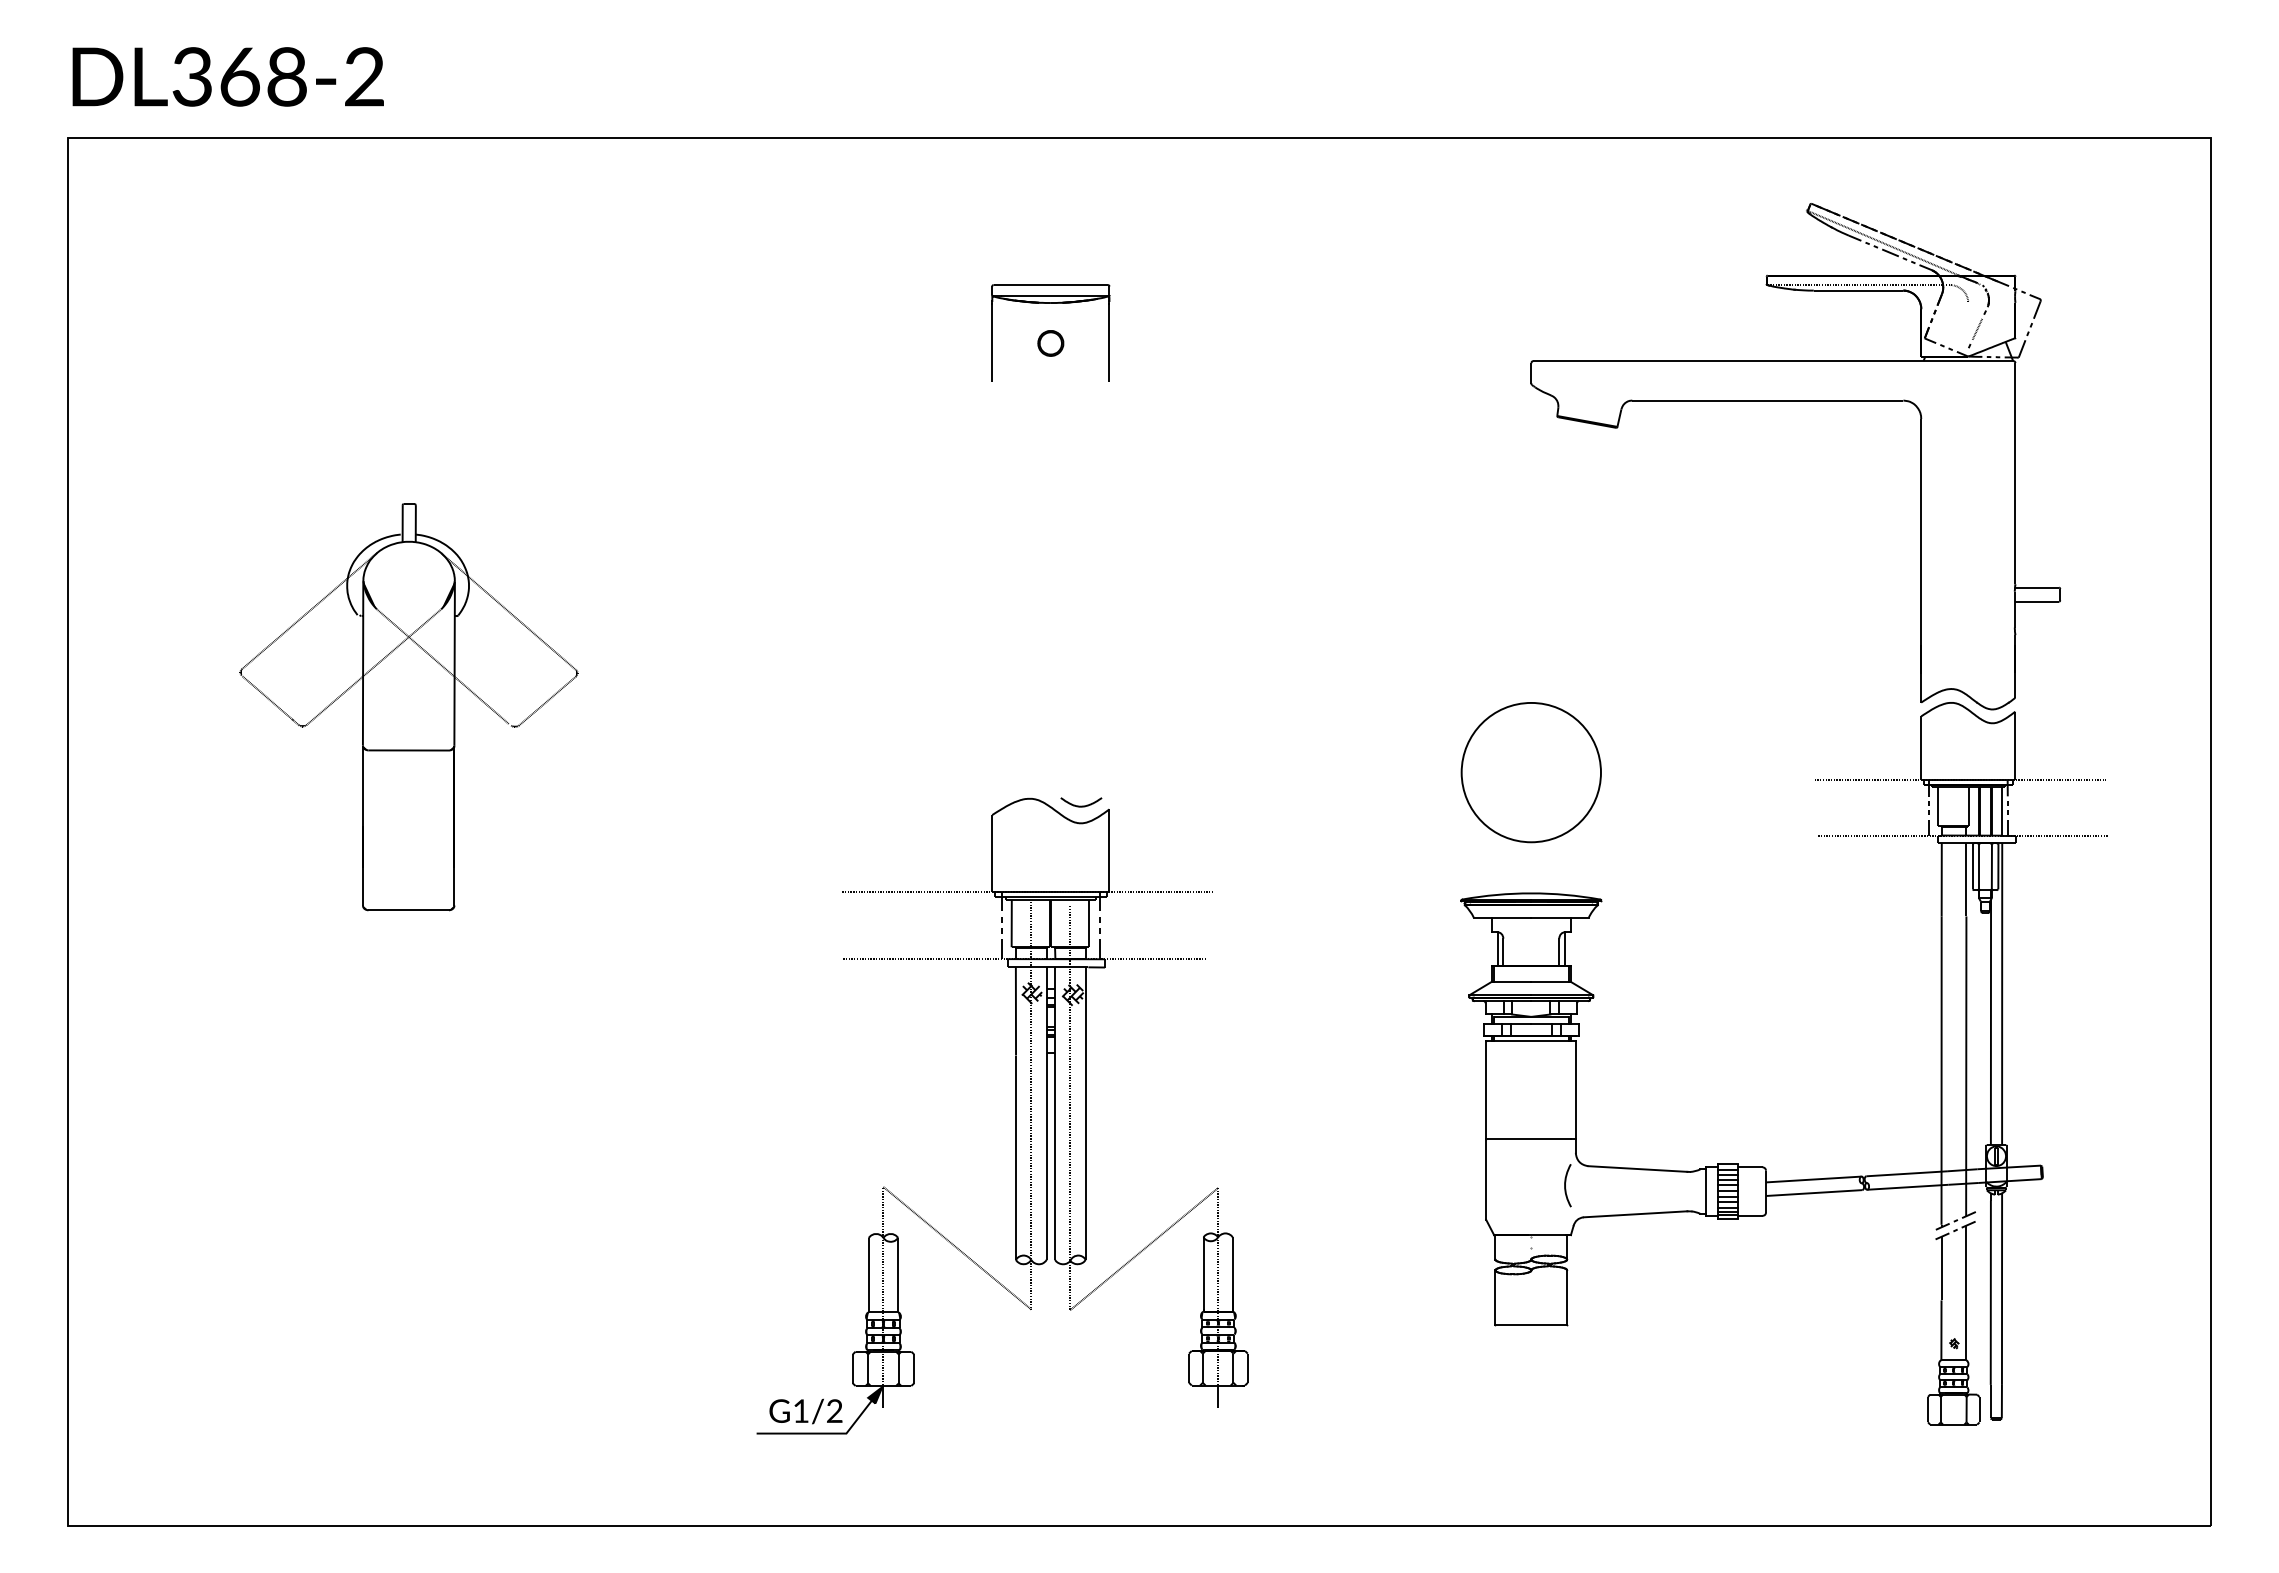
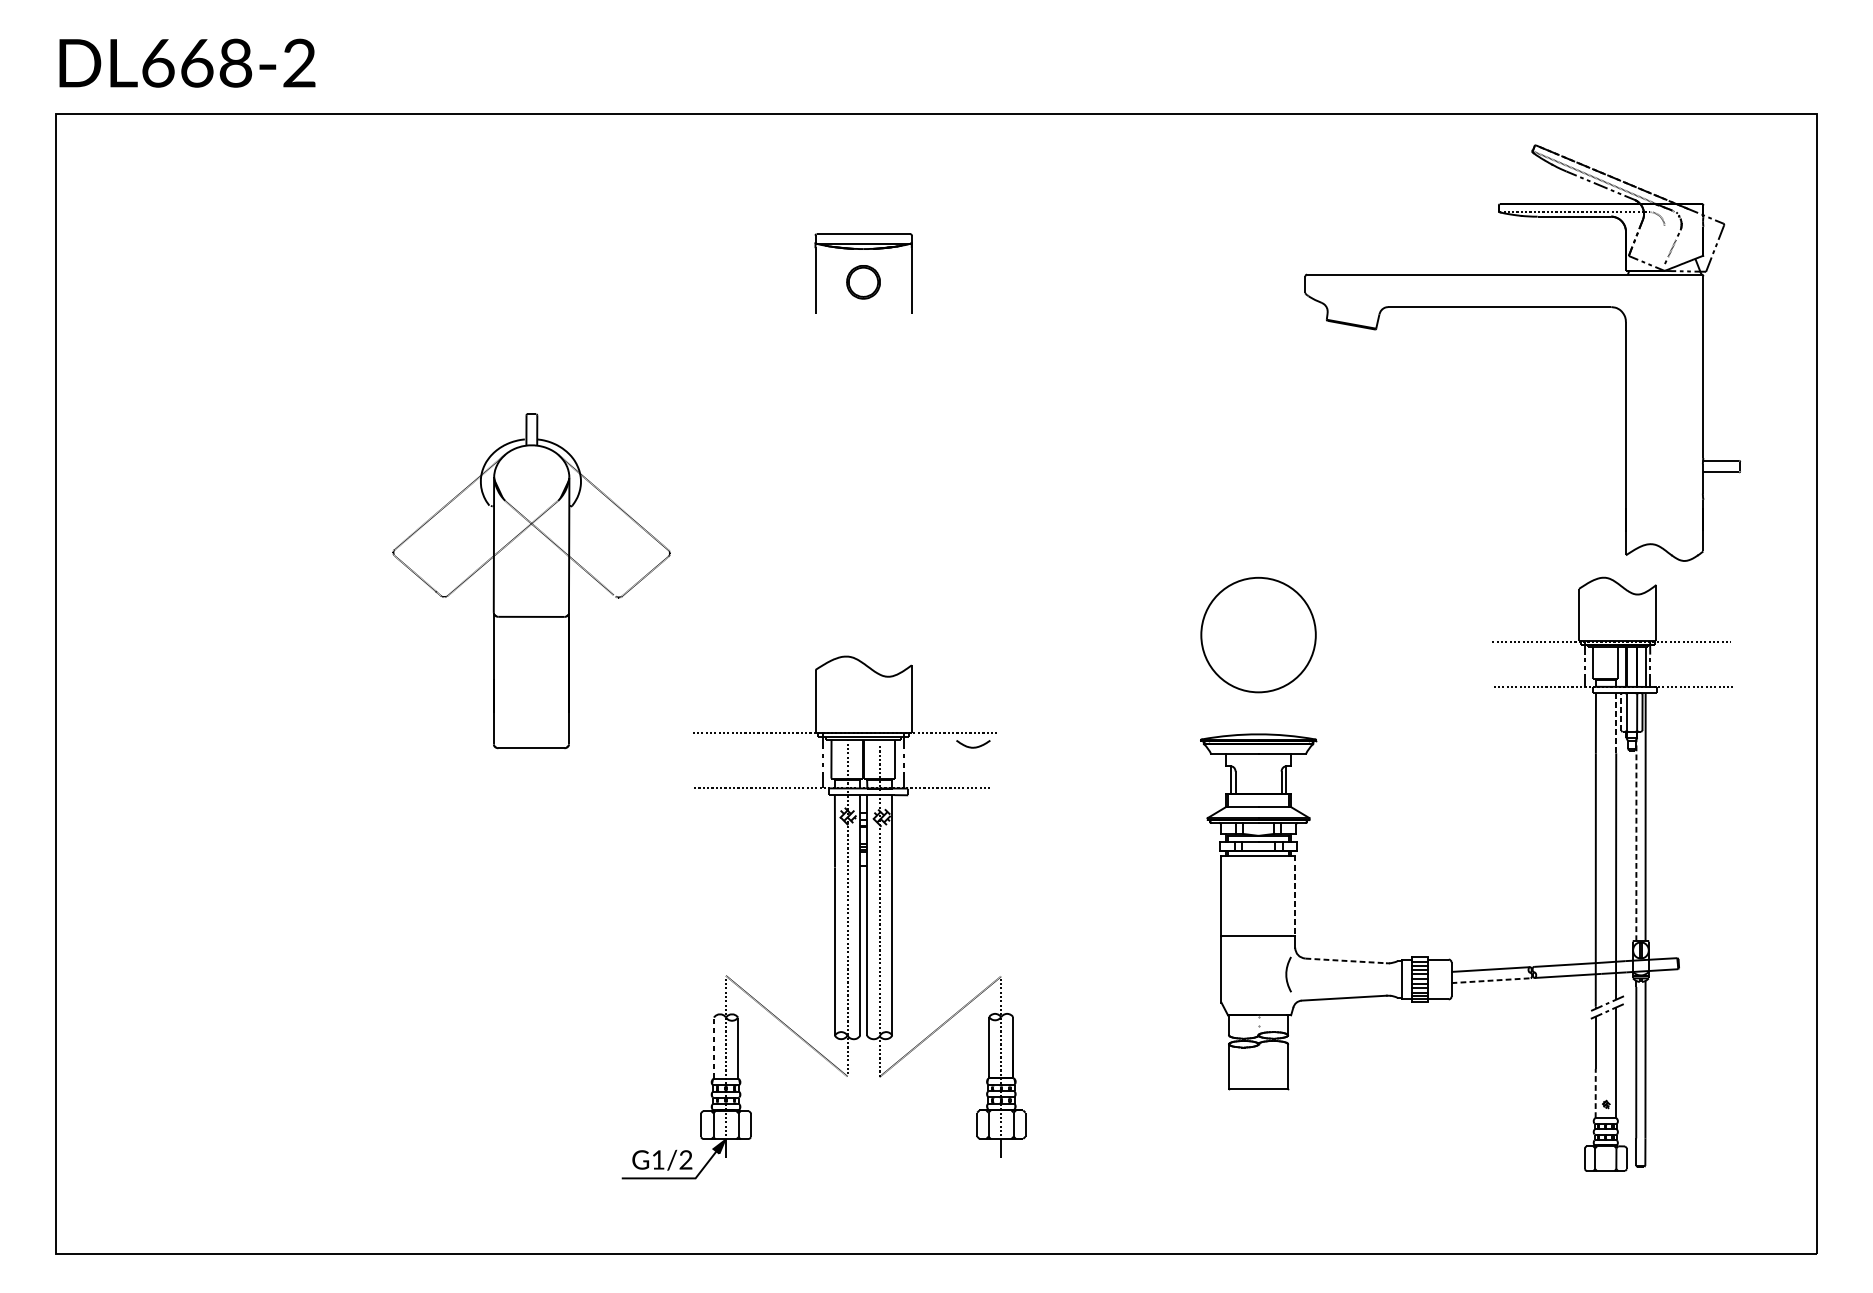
text: (192, 76) -> (158, 62), DL368-2 -> DL668-2
part: (1050, 343) -> (863, 282), size x1.6
part: (1795, 401) -> (1522, 307), moved
part: (408, 707) -> (531, 581), moved
curve: (1081, 805) -> (973, 746), moved
line: (1972, 866) -> (1621, 712), solid -> dashed
line: (1966, 879) -> (1616, 722), solid -> dashed
line: (1990, 1022) -> (1636, 840), solid -> dashed
line: (1575, 1090) -> (1294, 896), solid -> dashed
line: (1637, 1169) -> (1345, 961), solid -> dashed
line: (1814, 1193) -> (1491, 981), solid -> dashed
line: (868, 1274) -> (713, 1047), solid -> dashed
line: (1941, 1330) -> (1595, 1093), solid -> dashed

